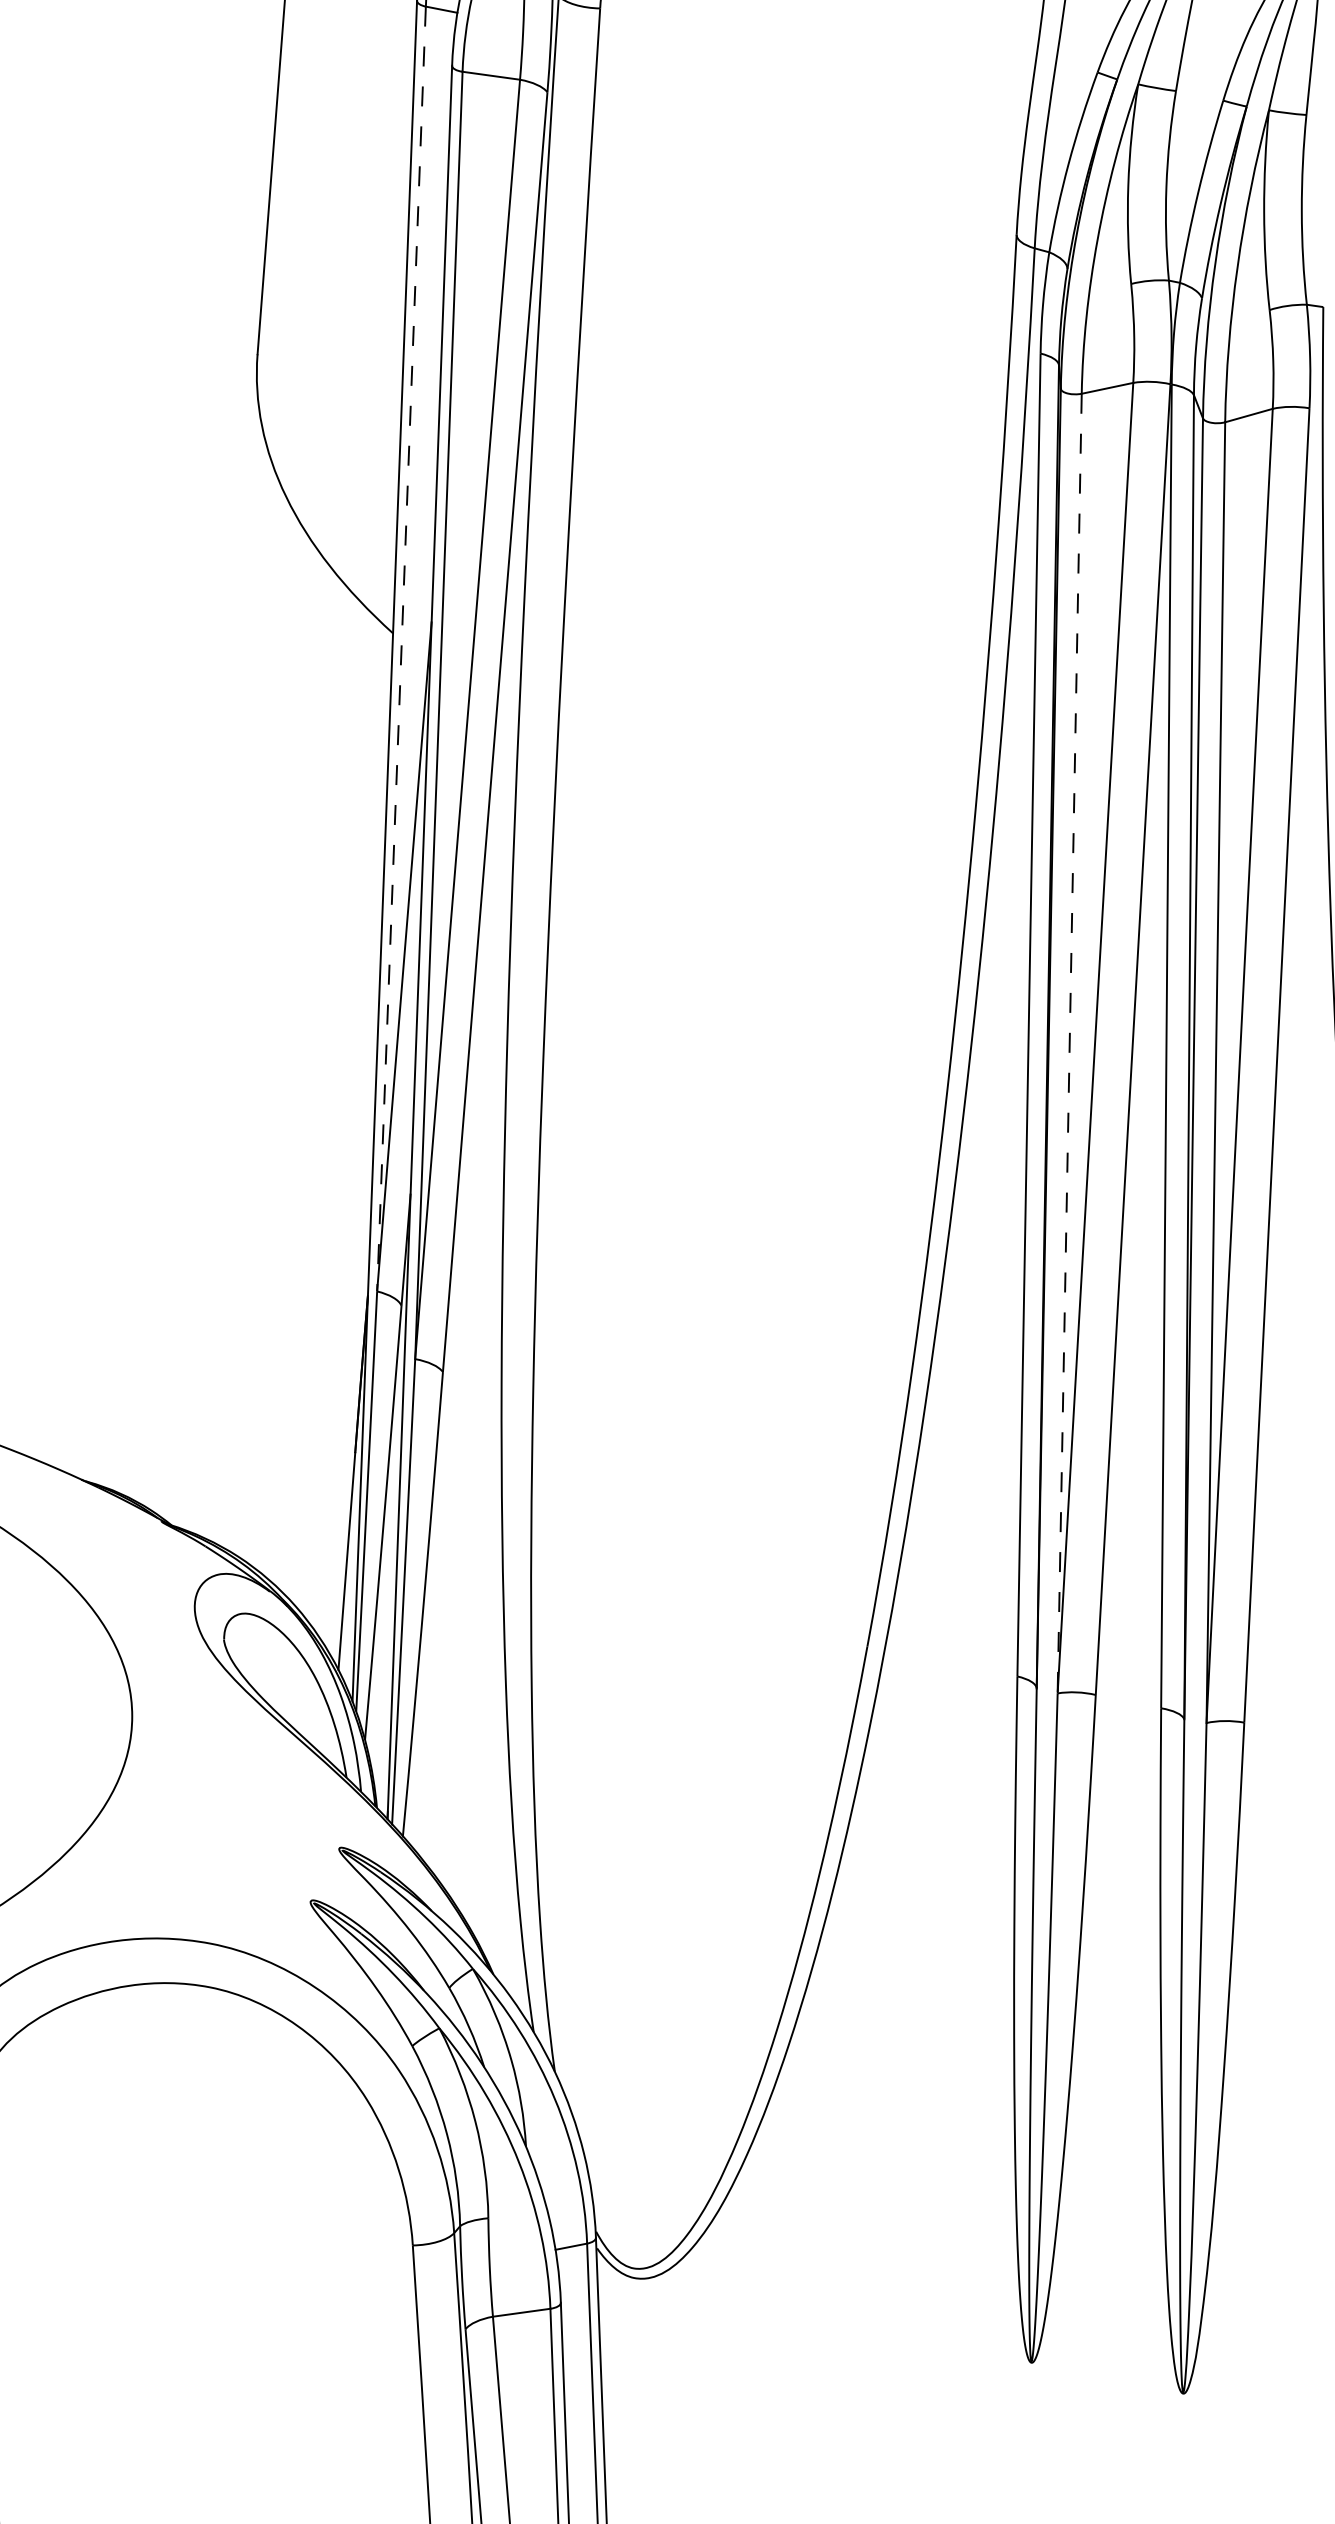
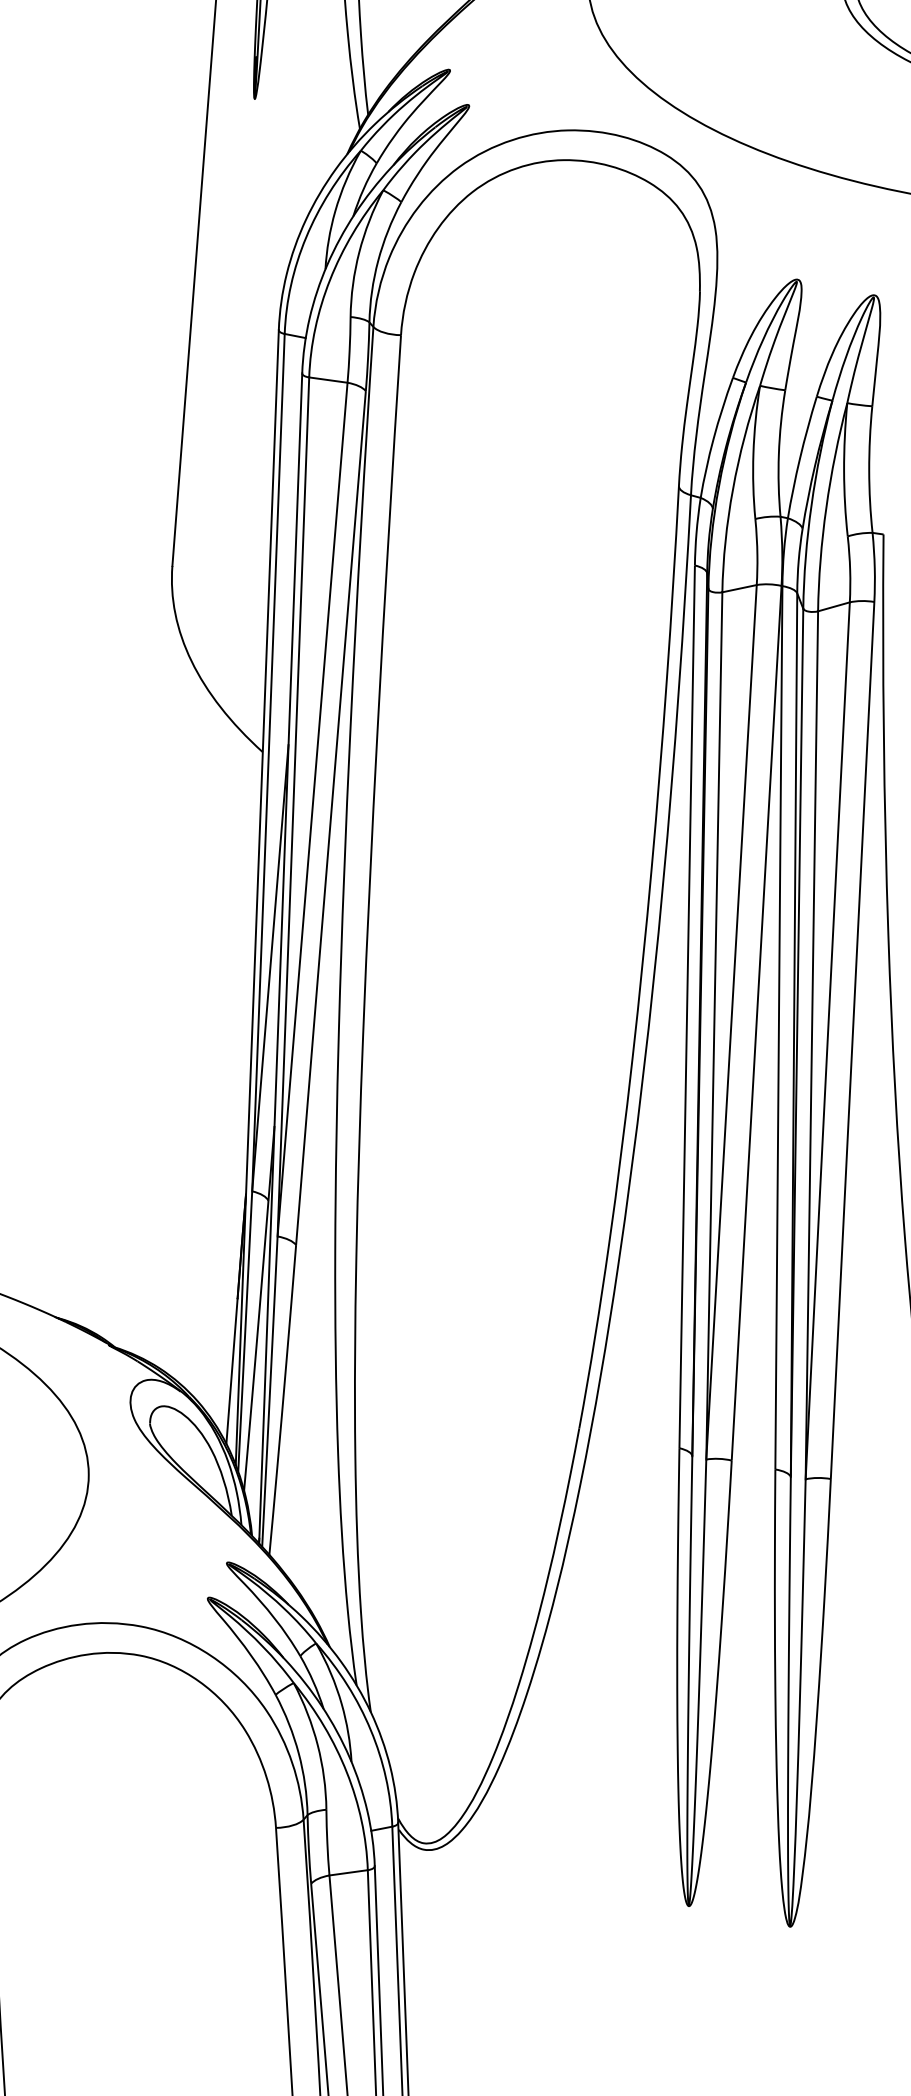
line: (401, 648) -> (268, 762), dashed -> solid
line: (1069, 1042) -> (714, 1025), dashed -> solid

